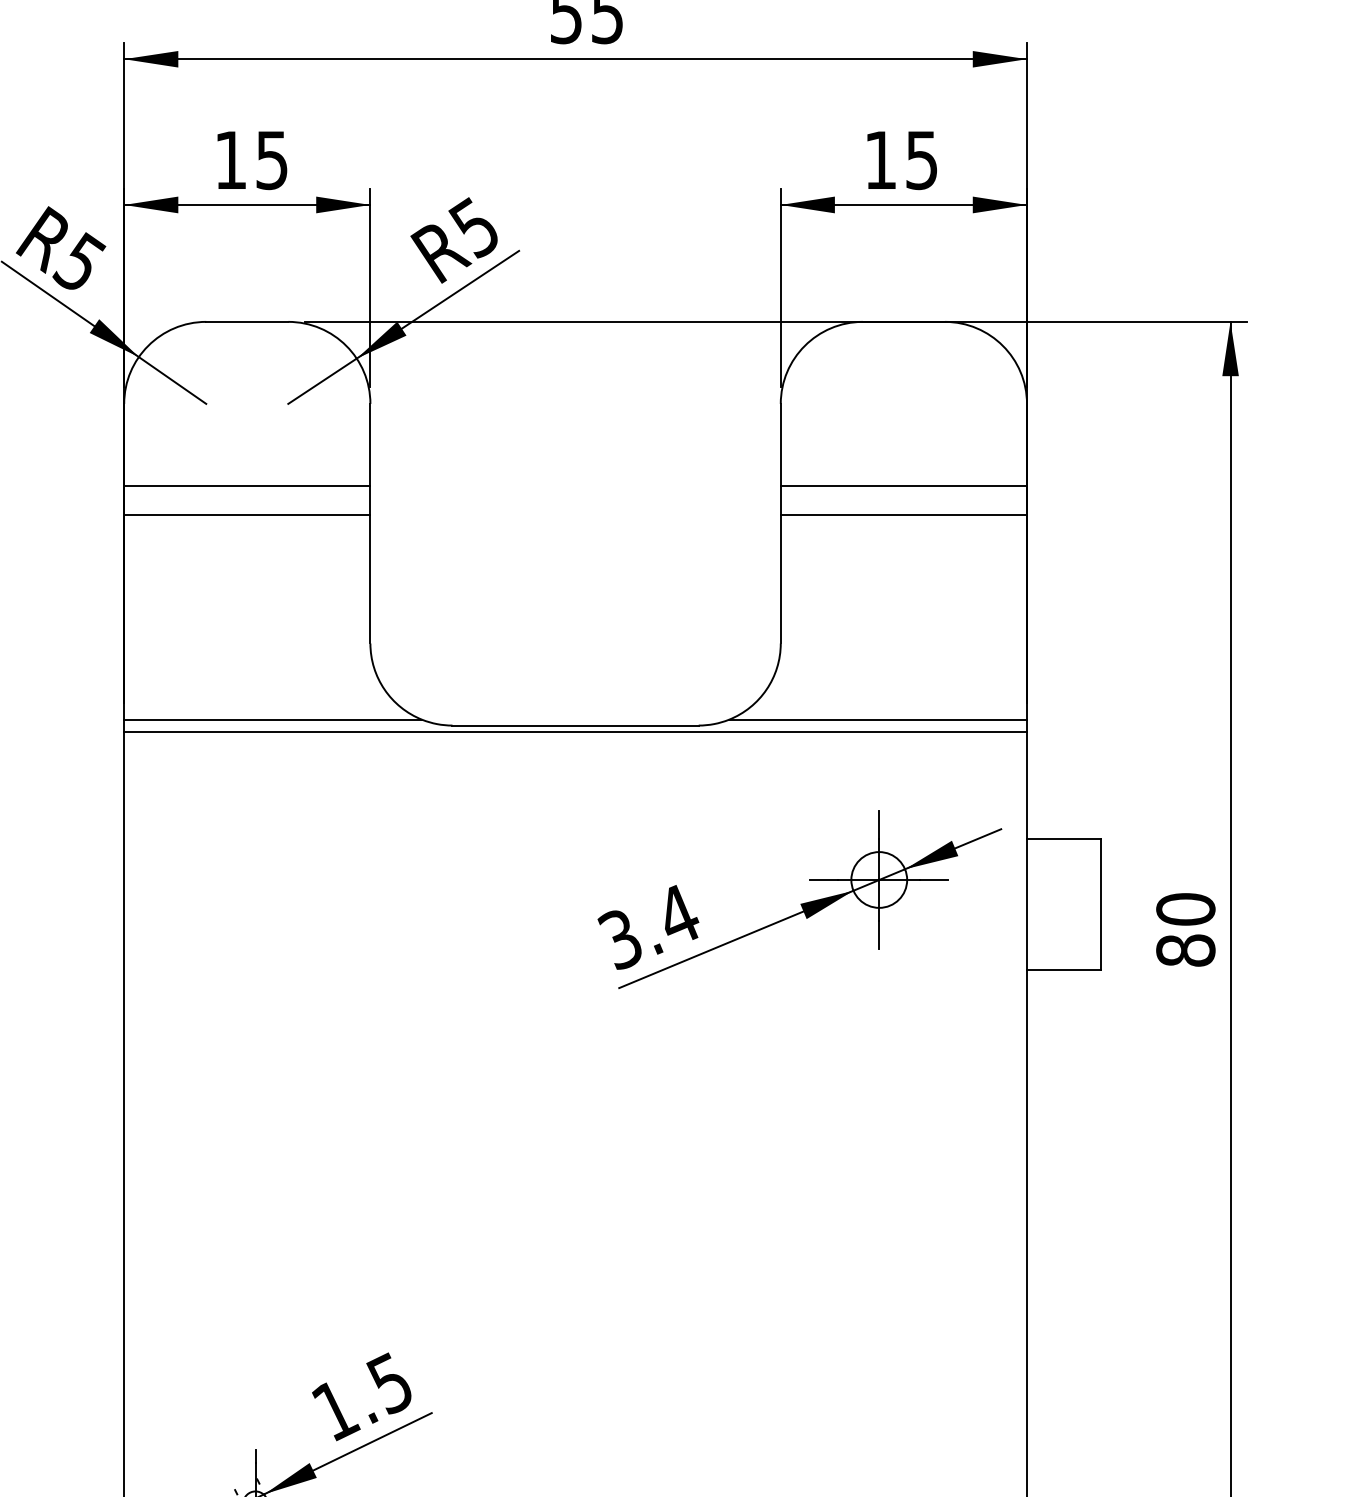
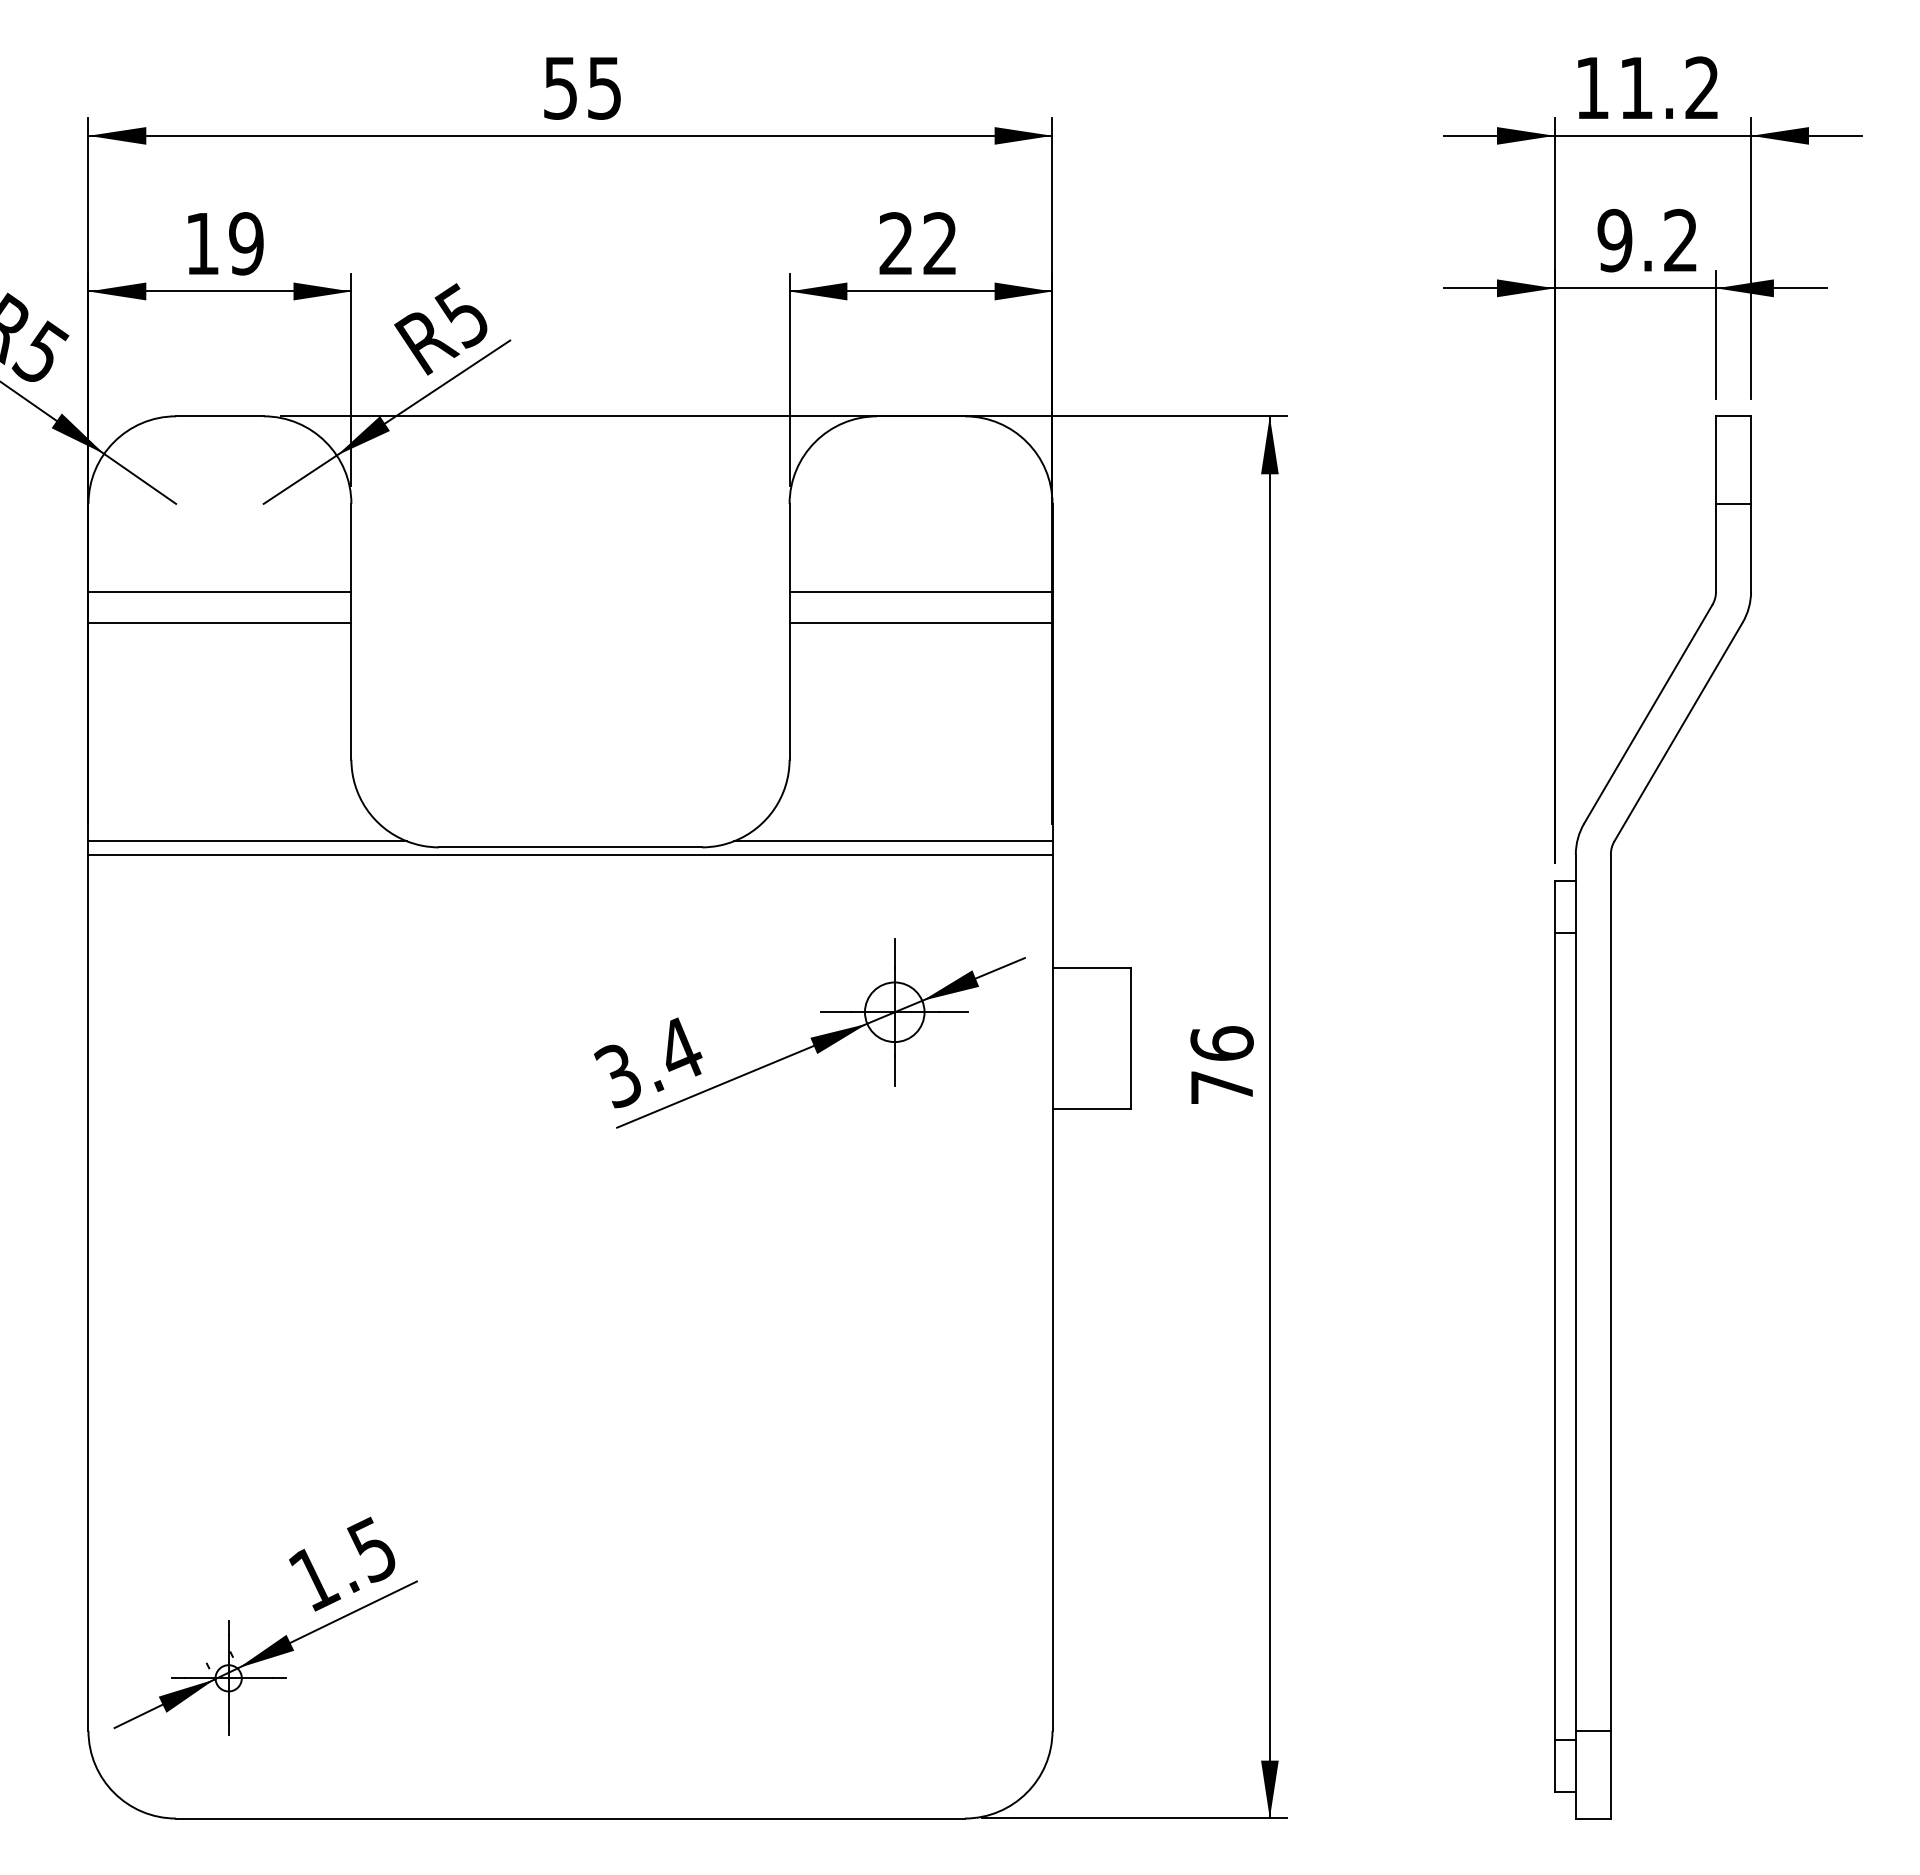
text: (272, 160) -> (246, 243), 15 -> 19
text: (900, 160) -> (917, 243), 15 -> 22
text: (1185, 929) -> (1221, 1065), 80 -> 76

